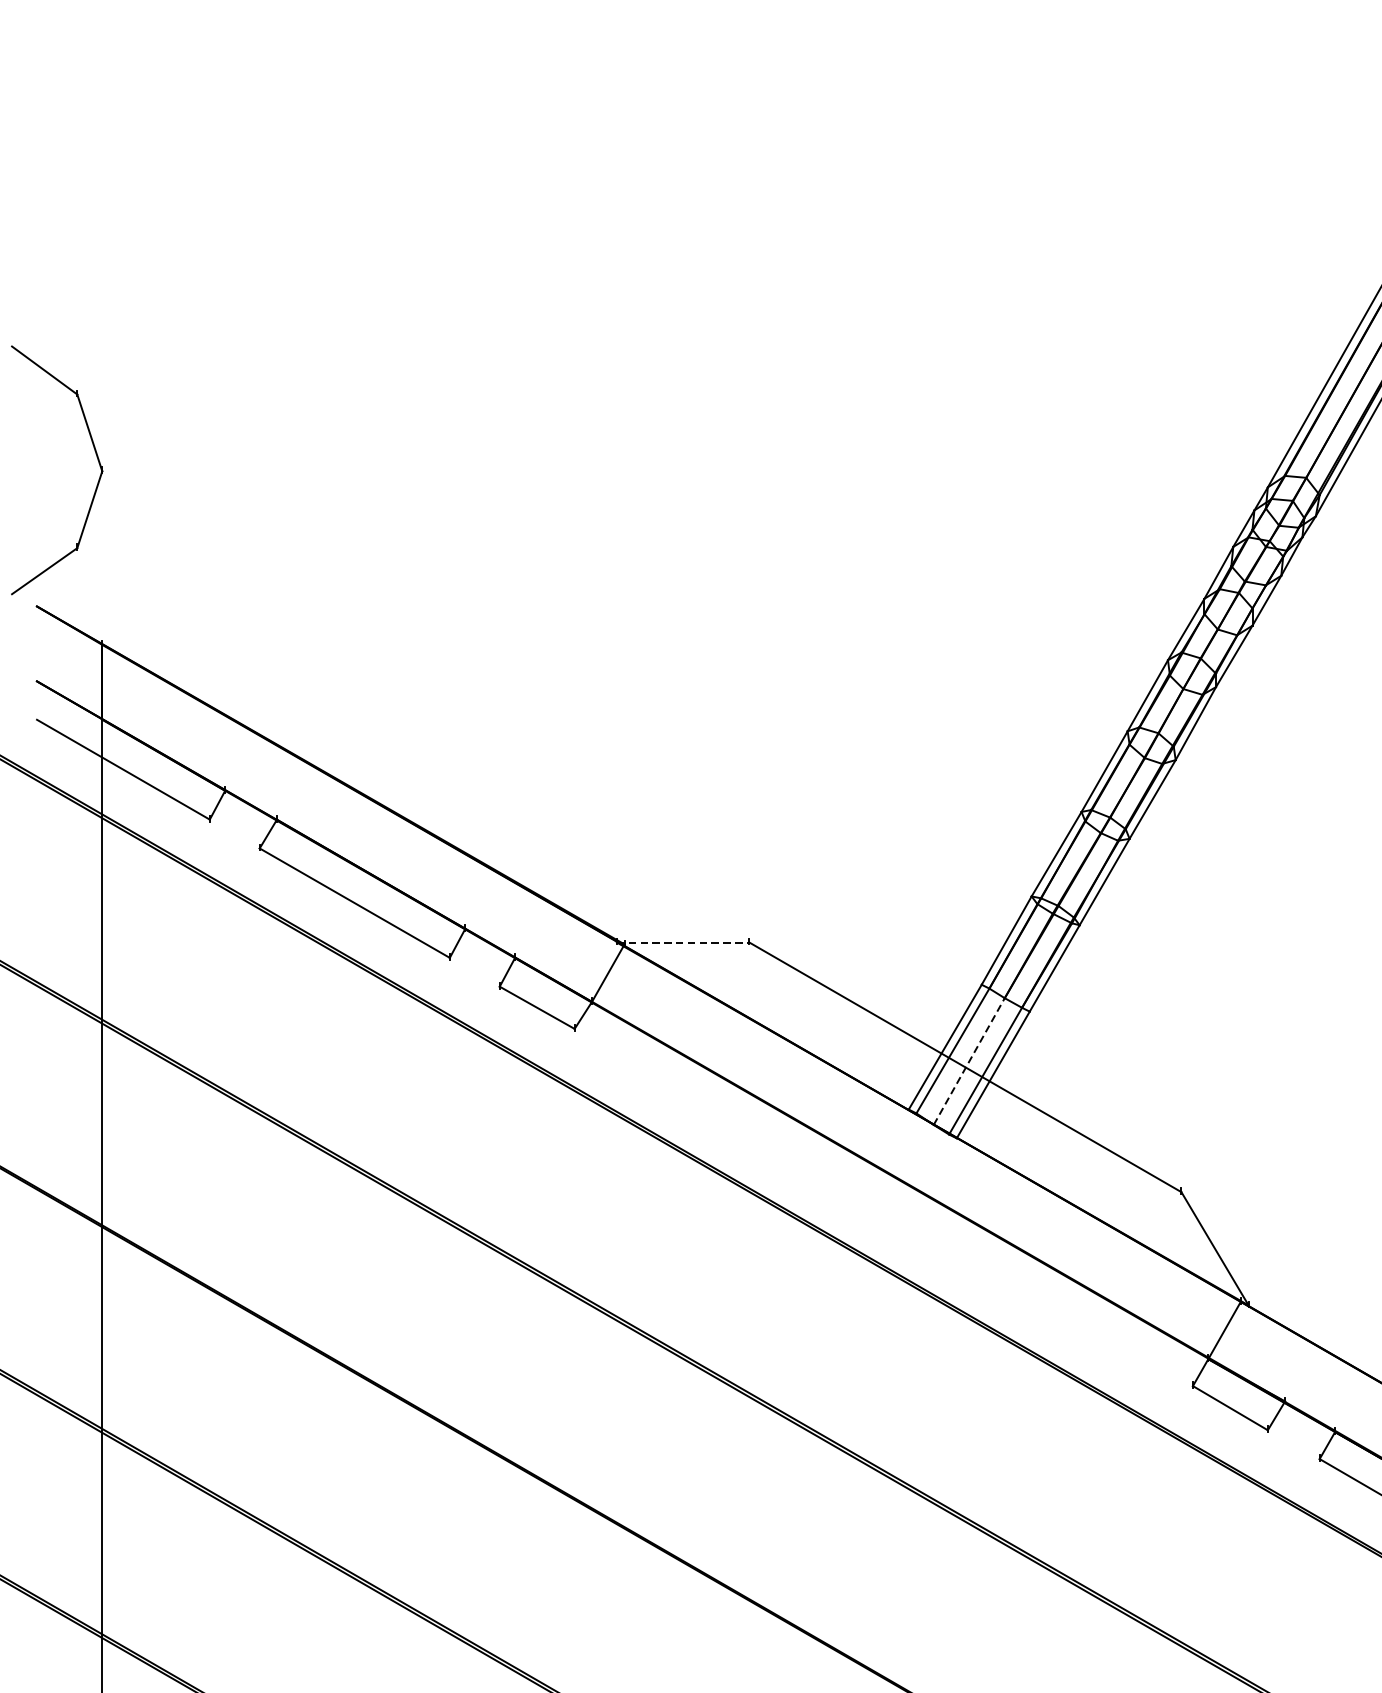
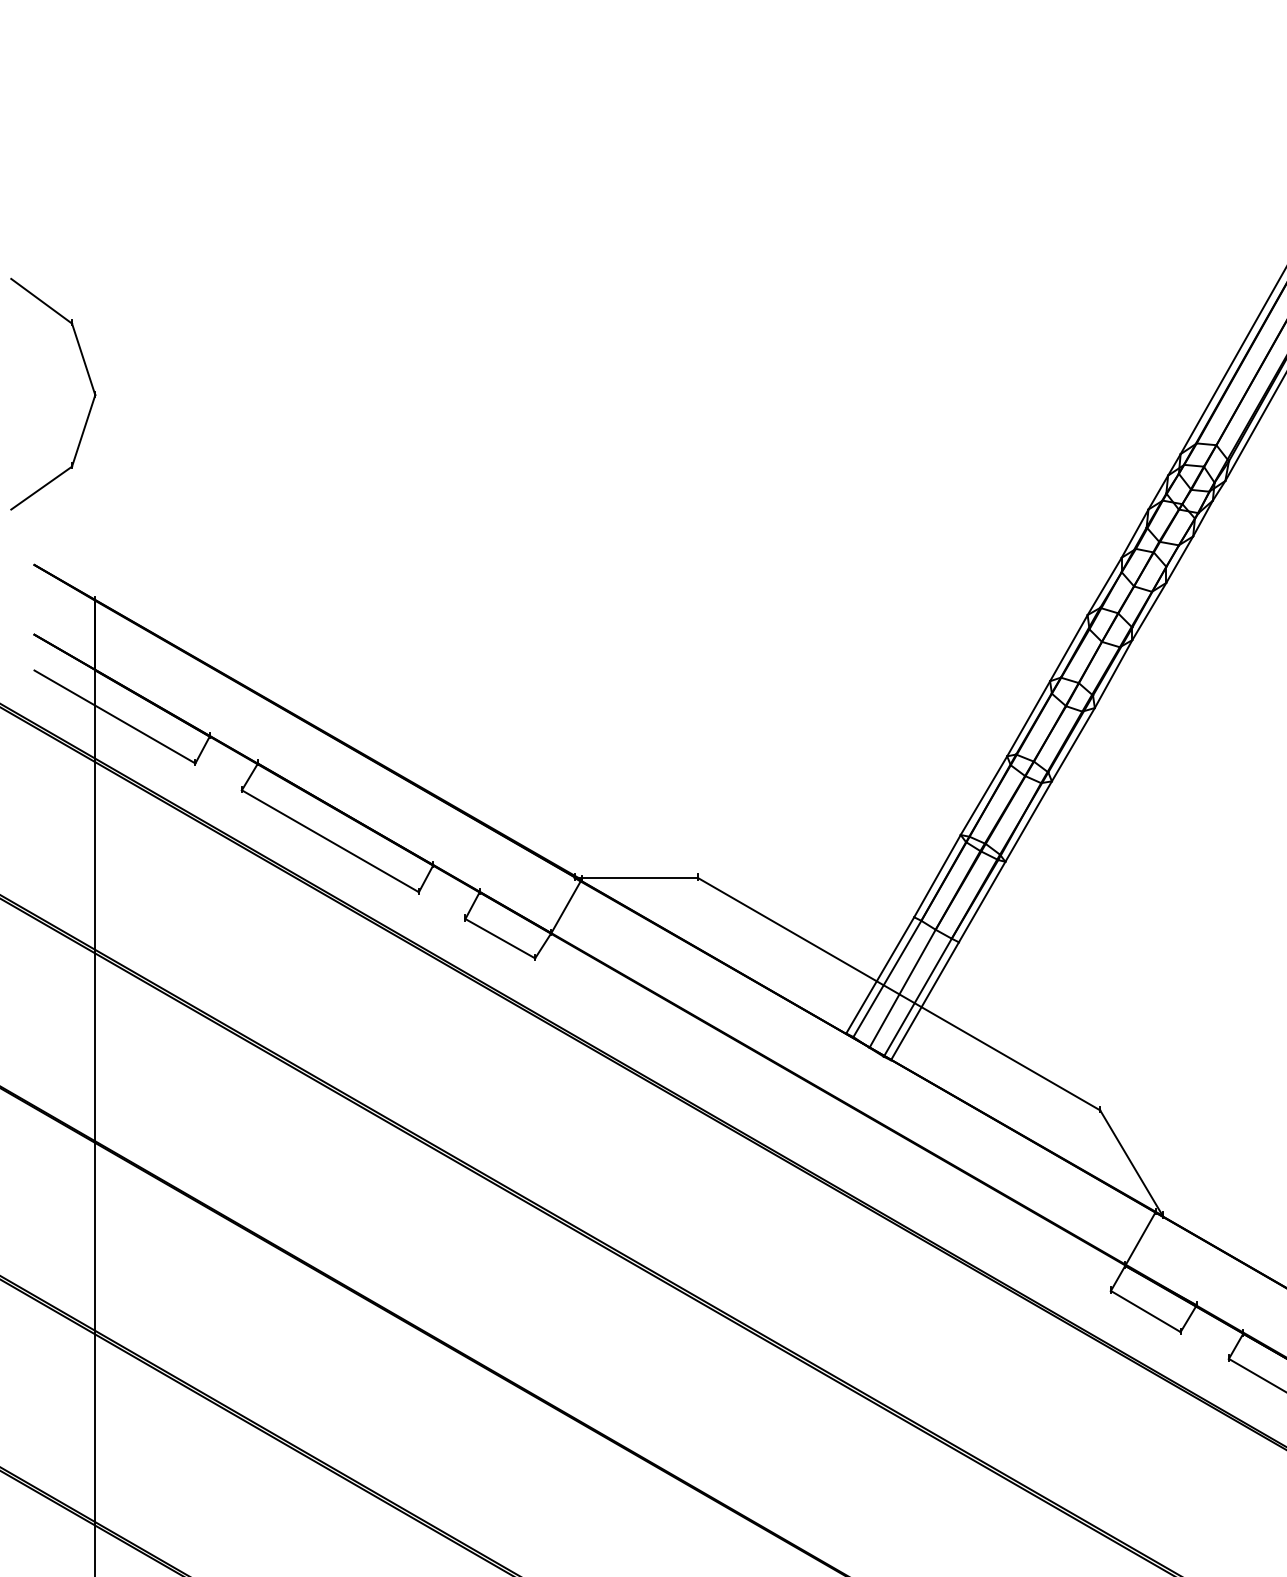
part: (96, 456) -> (89, 381), moved
line: (683, 942) -> (636, 877), dashed -> solid
line: (969, 1061) -> (902, 988), dashed -> solid

